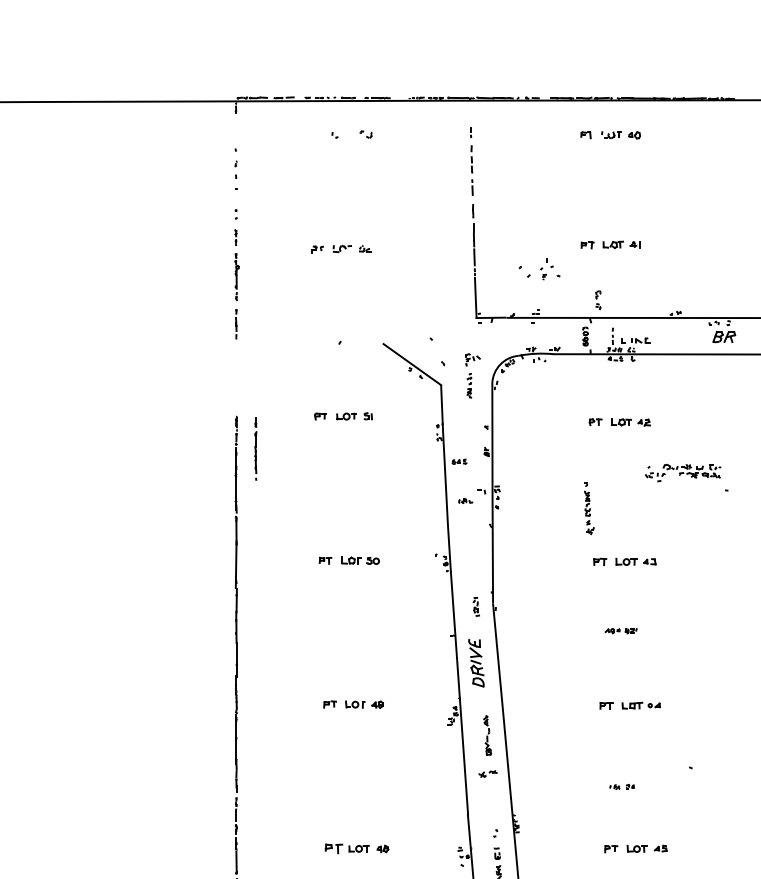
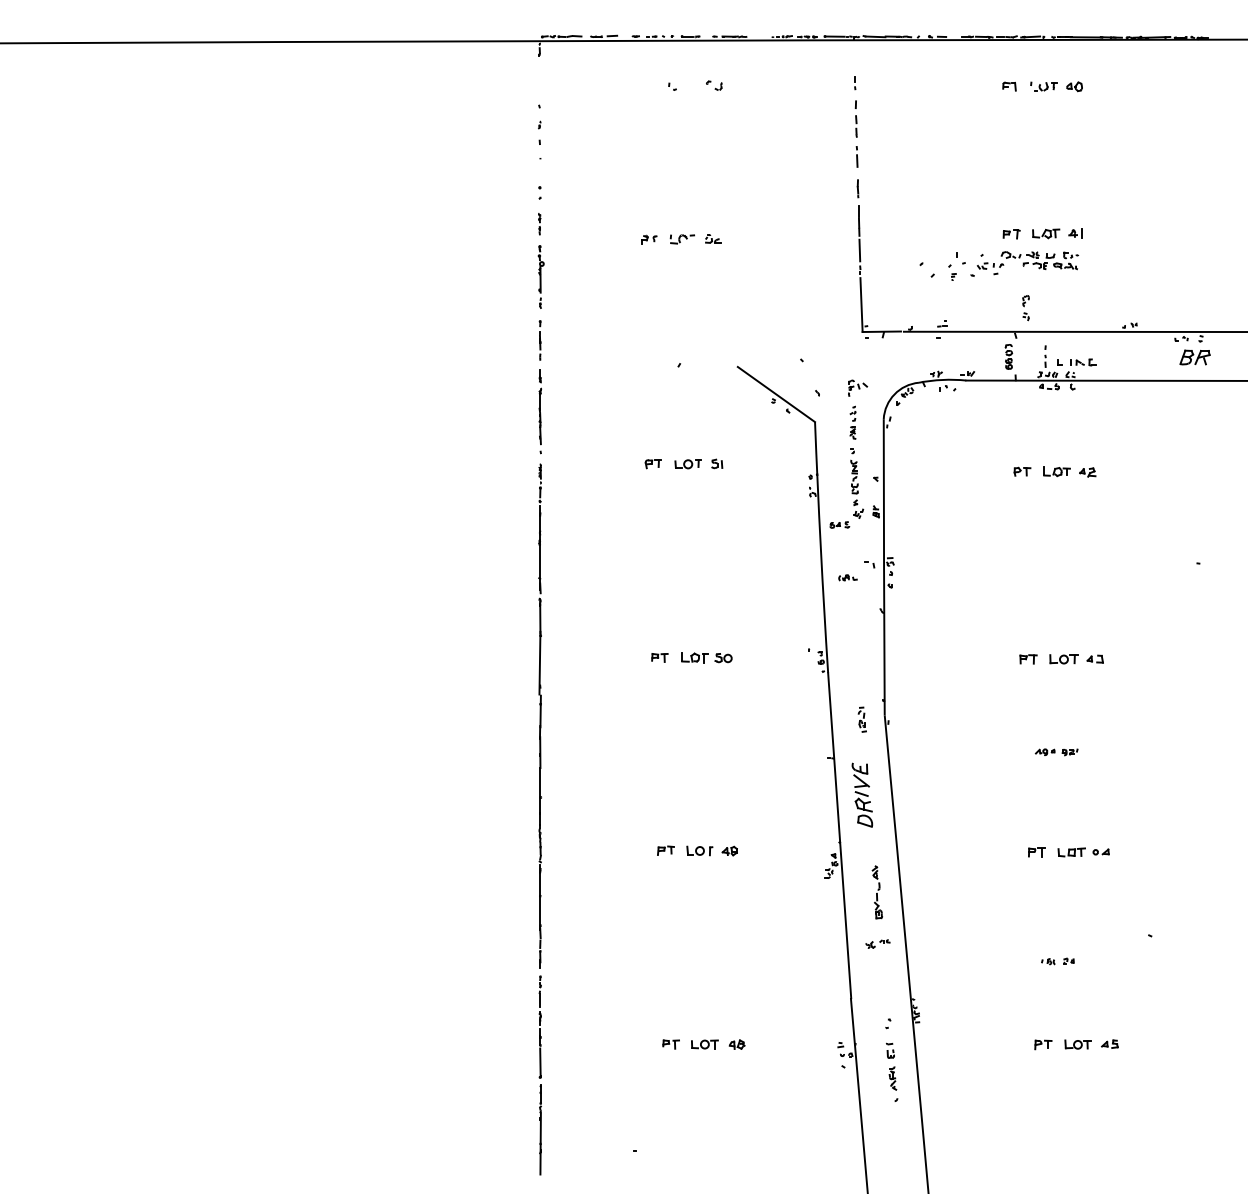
part: (255, 448) -> (539, 411), moved
part: (682, 473) -> (1027, 263), moved
part: (589, 508) -> (857, 483), moved
part: (333, 848) -> (670, 1044), size x0.71

